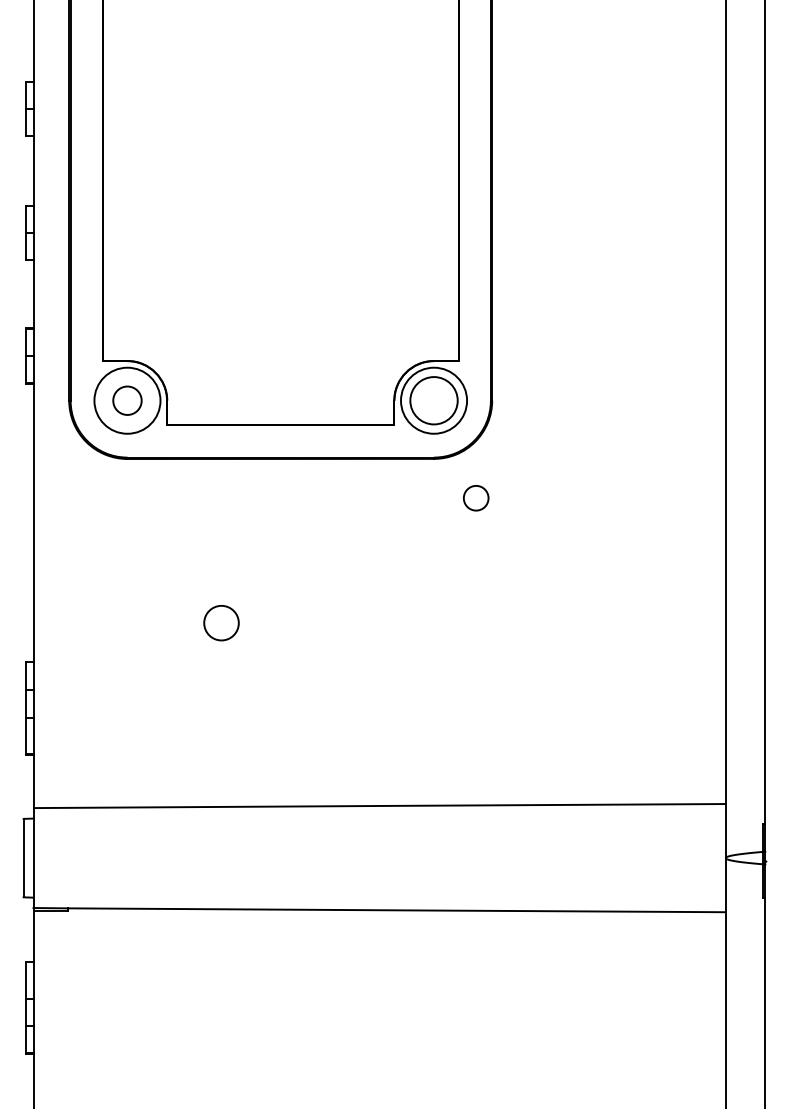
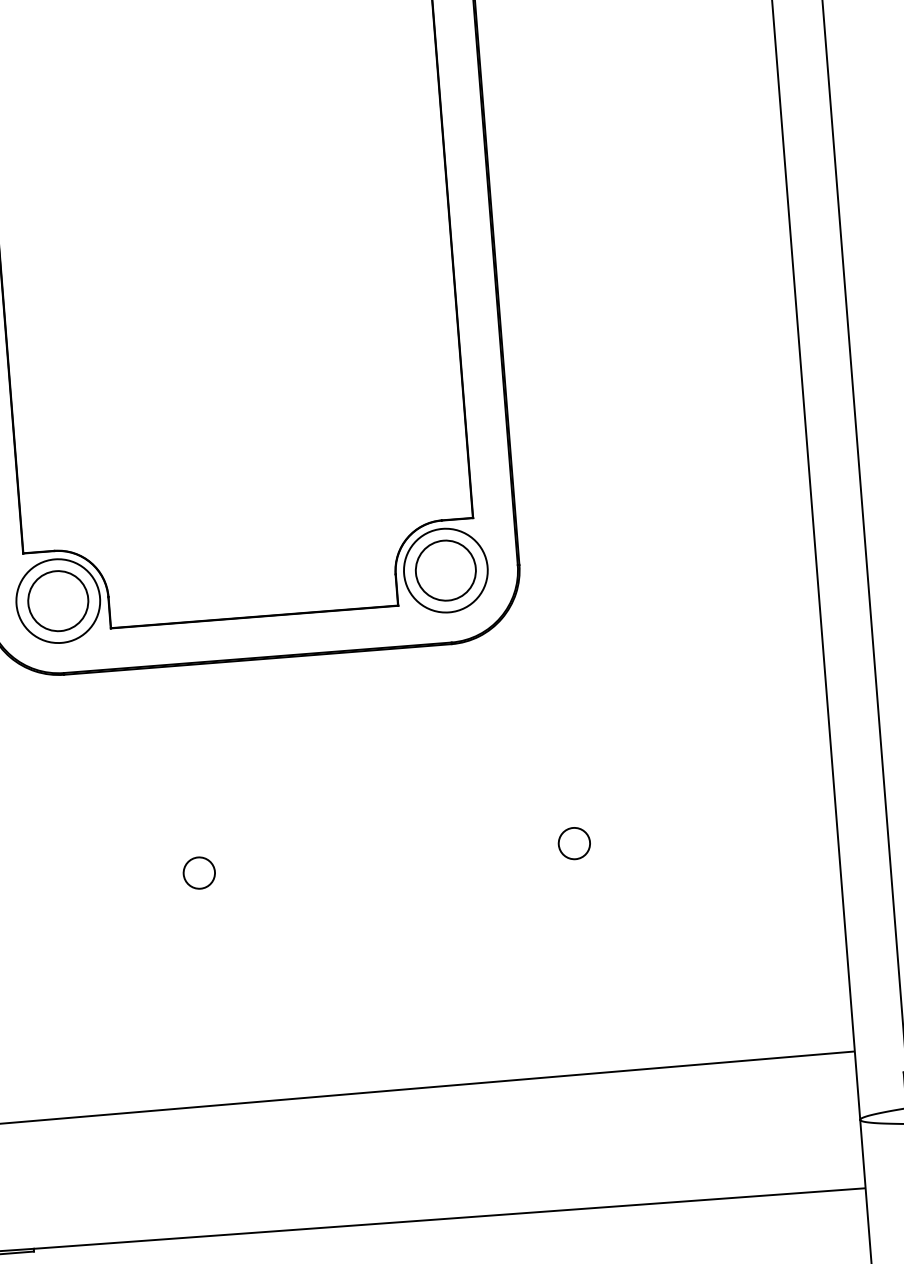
circle: (127, 400) -> (58, 600), size x1.67
circle: (476, 498) -> (574, 843), moved
circle: (221, 623) -> (199, 873), size x0.71

